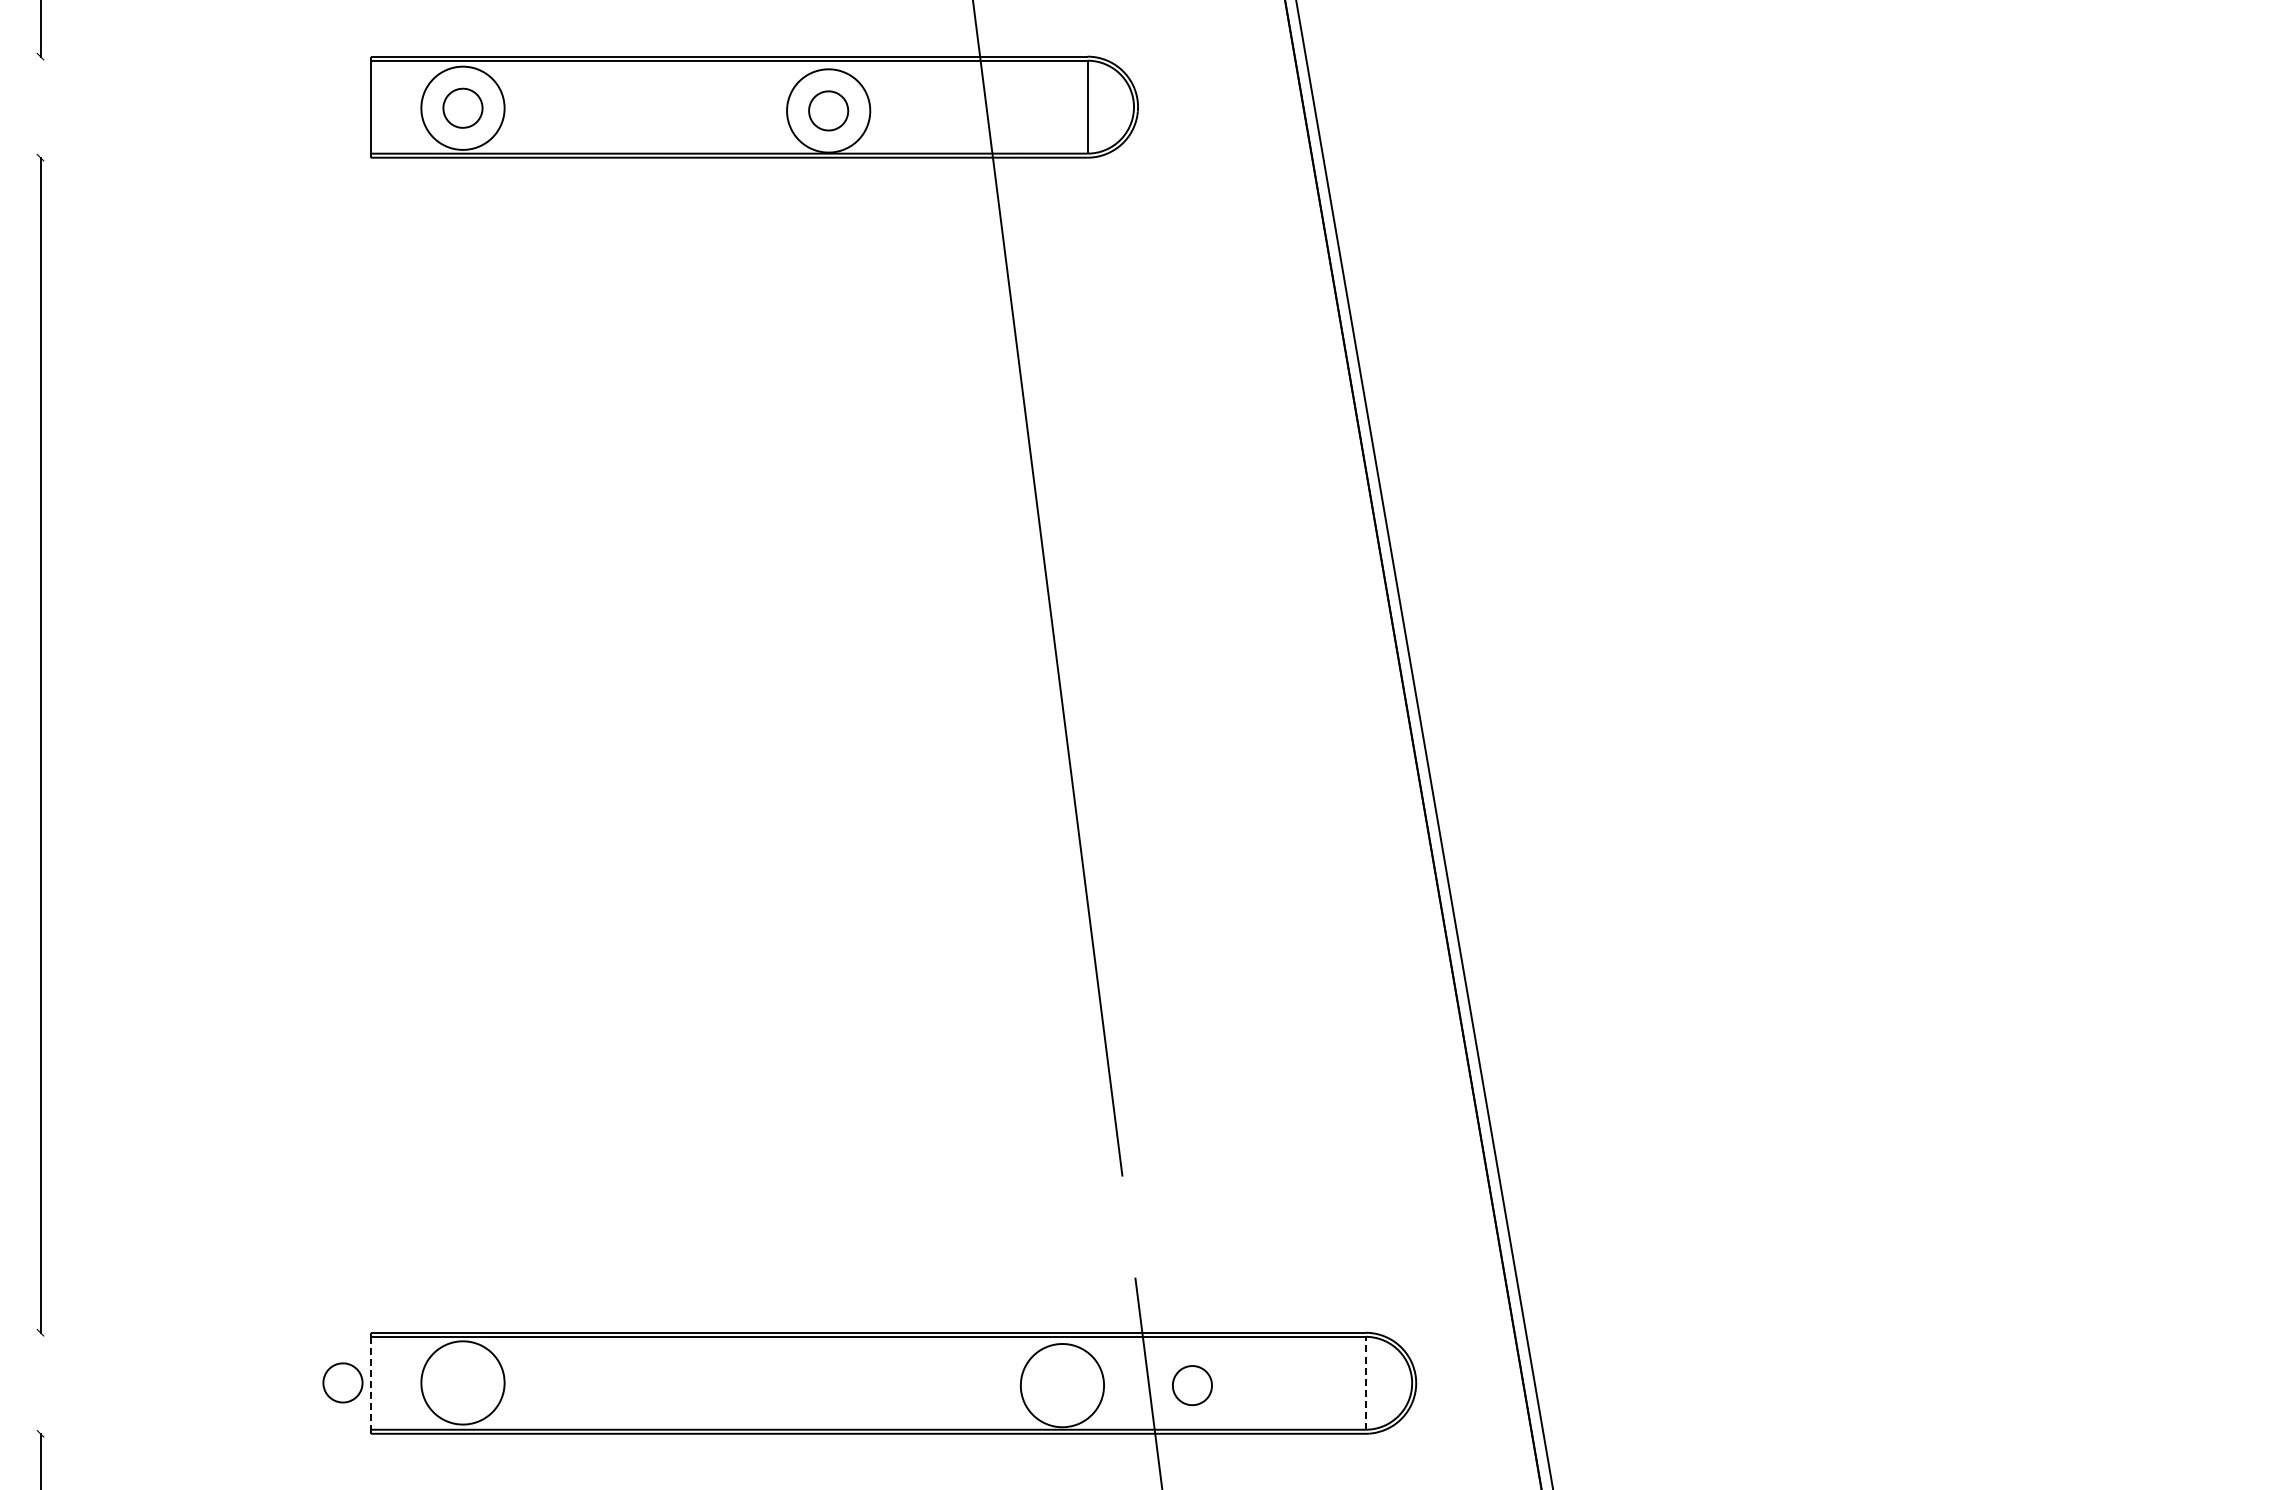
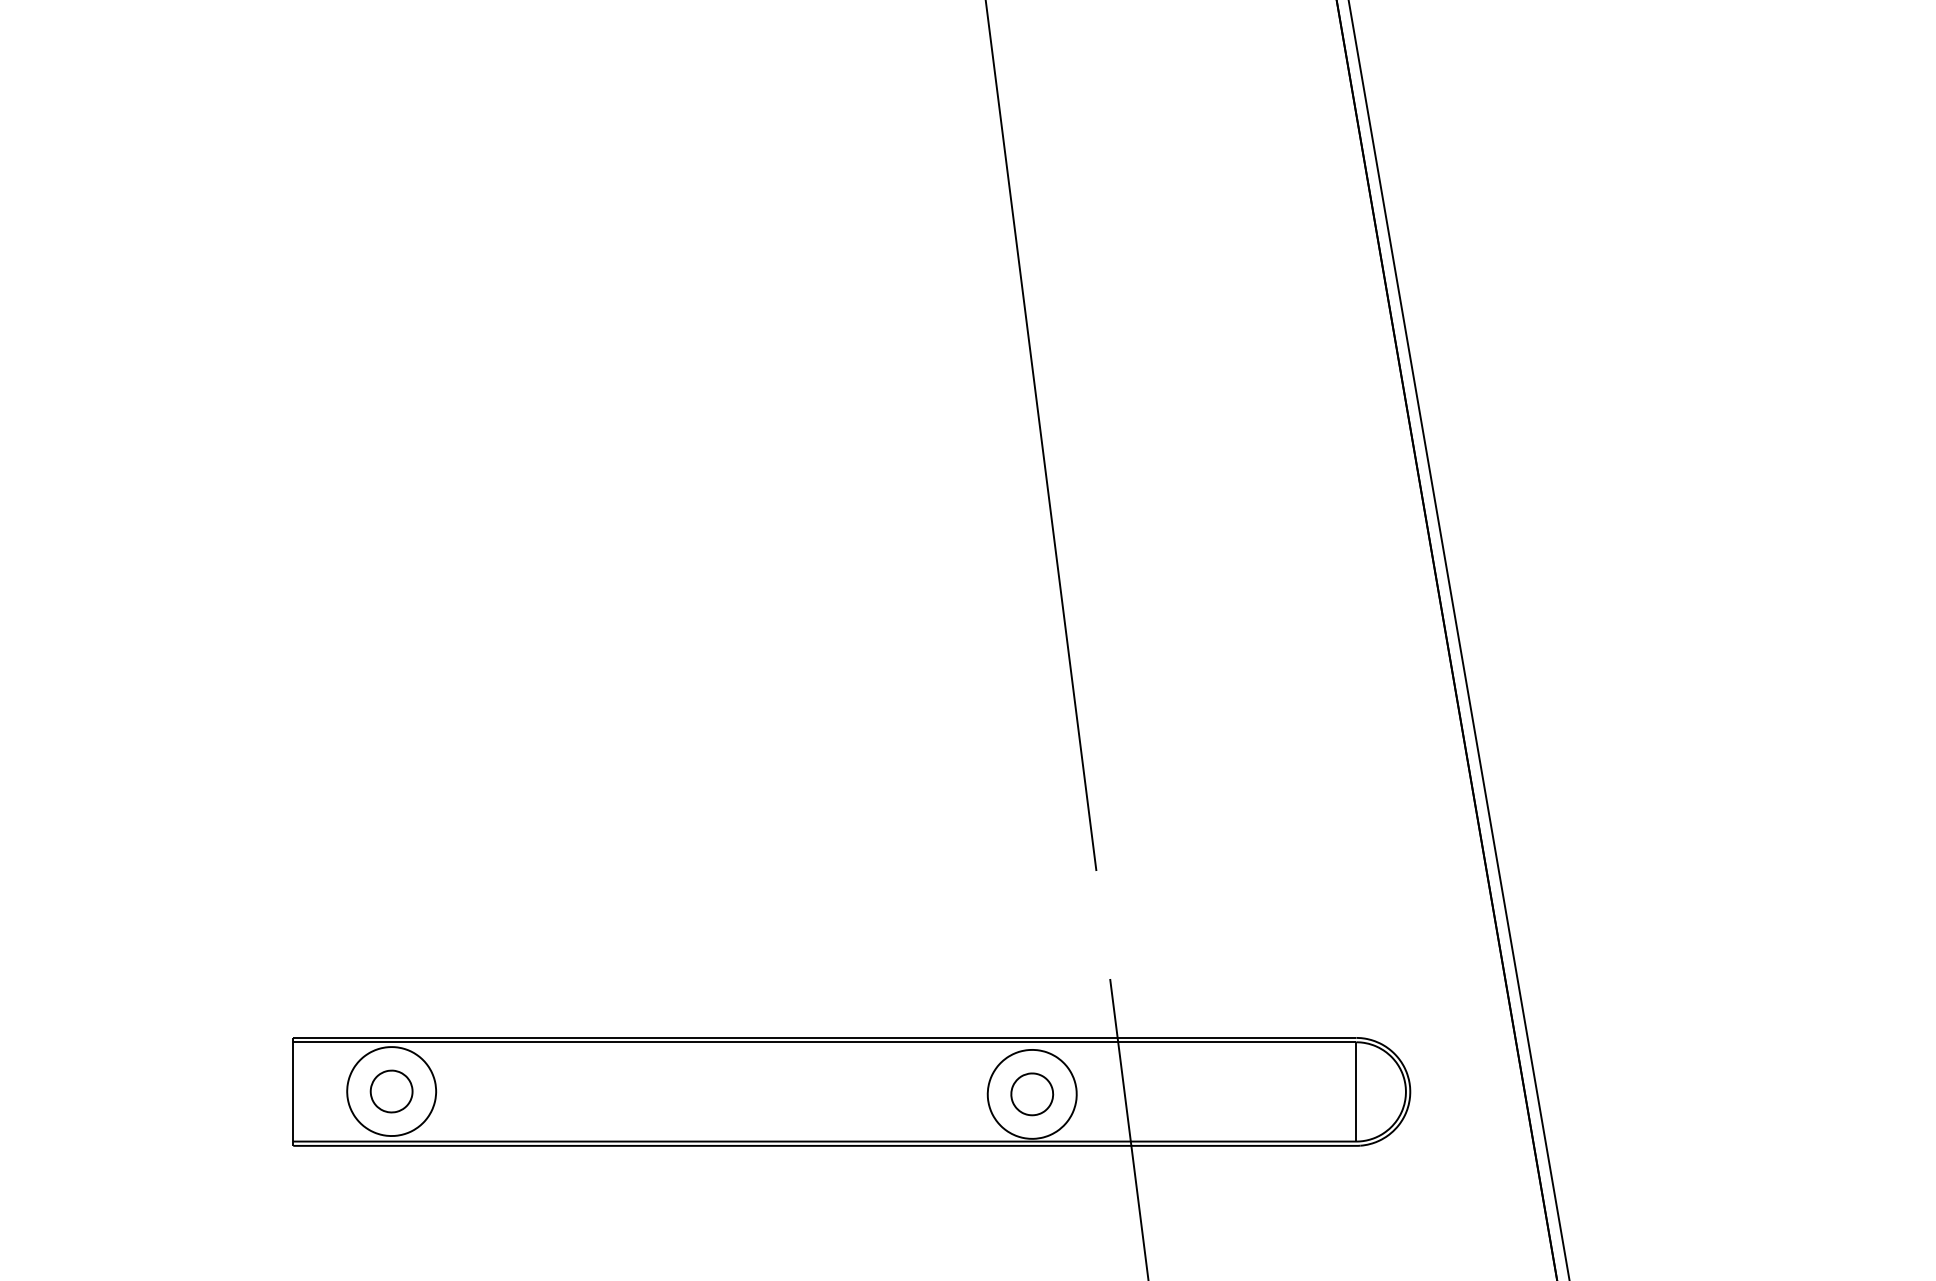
part: (342, 1382) -> (391, 1091), moved
line: (1365, 1382) -> (1356, 1091), dashed -> solid
line: (370, 1383) -> (292, 1092), dashed -> solid
part: (1192, 1385) -> (1032, 1094), moved

